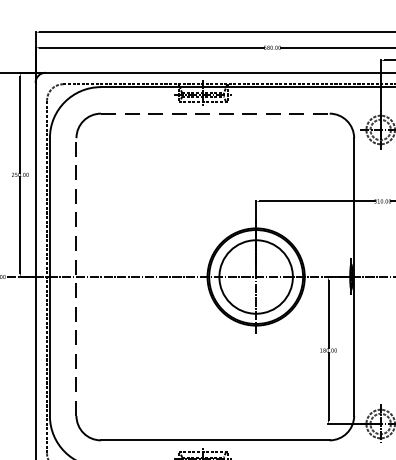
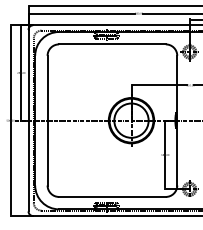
line: (215, 113) -> (112, 44), dashed -> solid
line: (76, 276) -> (47, 120), dashed -> solid

